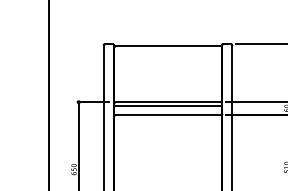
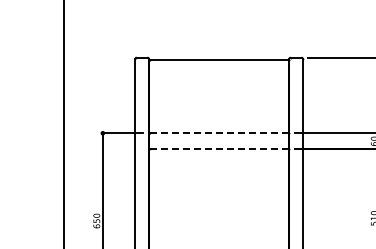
line: (168, 102) -> (219, 133), solid -> dashed
line: (167, 106) -> (218, 138), removed
line: (167, 114) -> (218, 149), solid -> dashed

